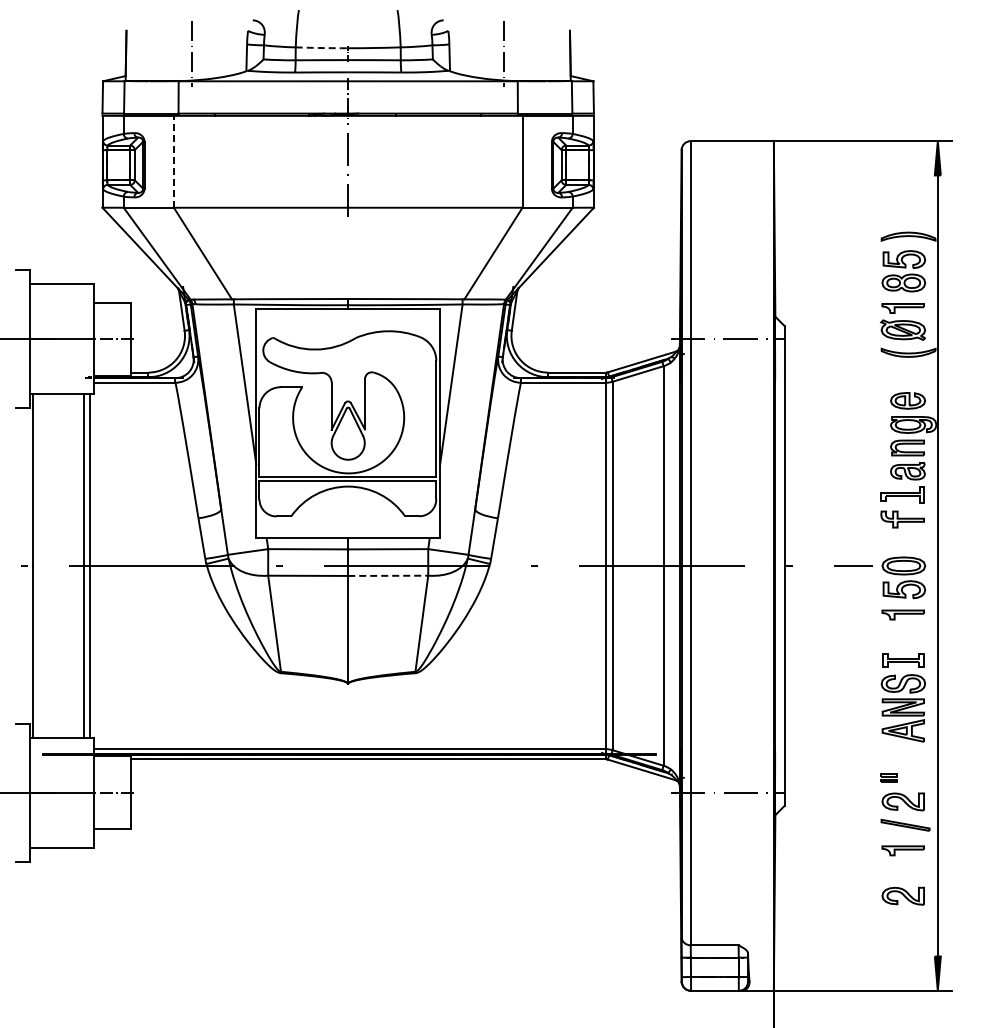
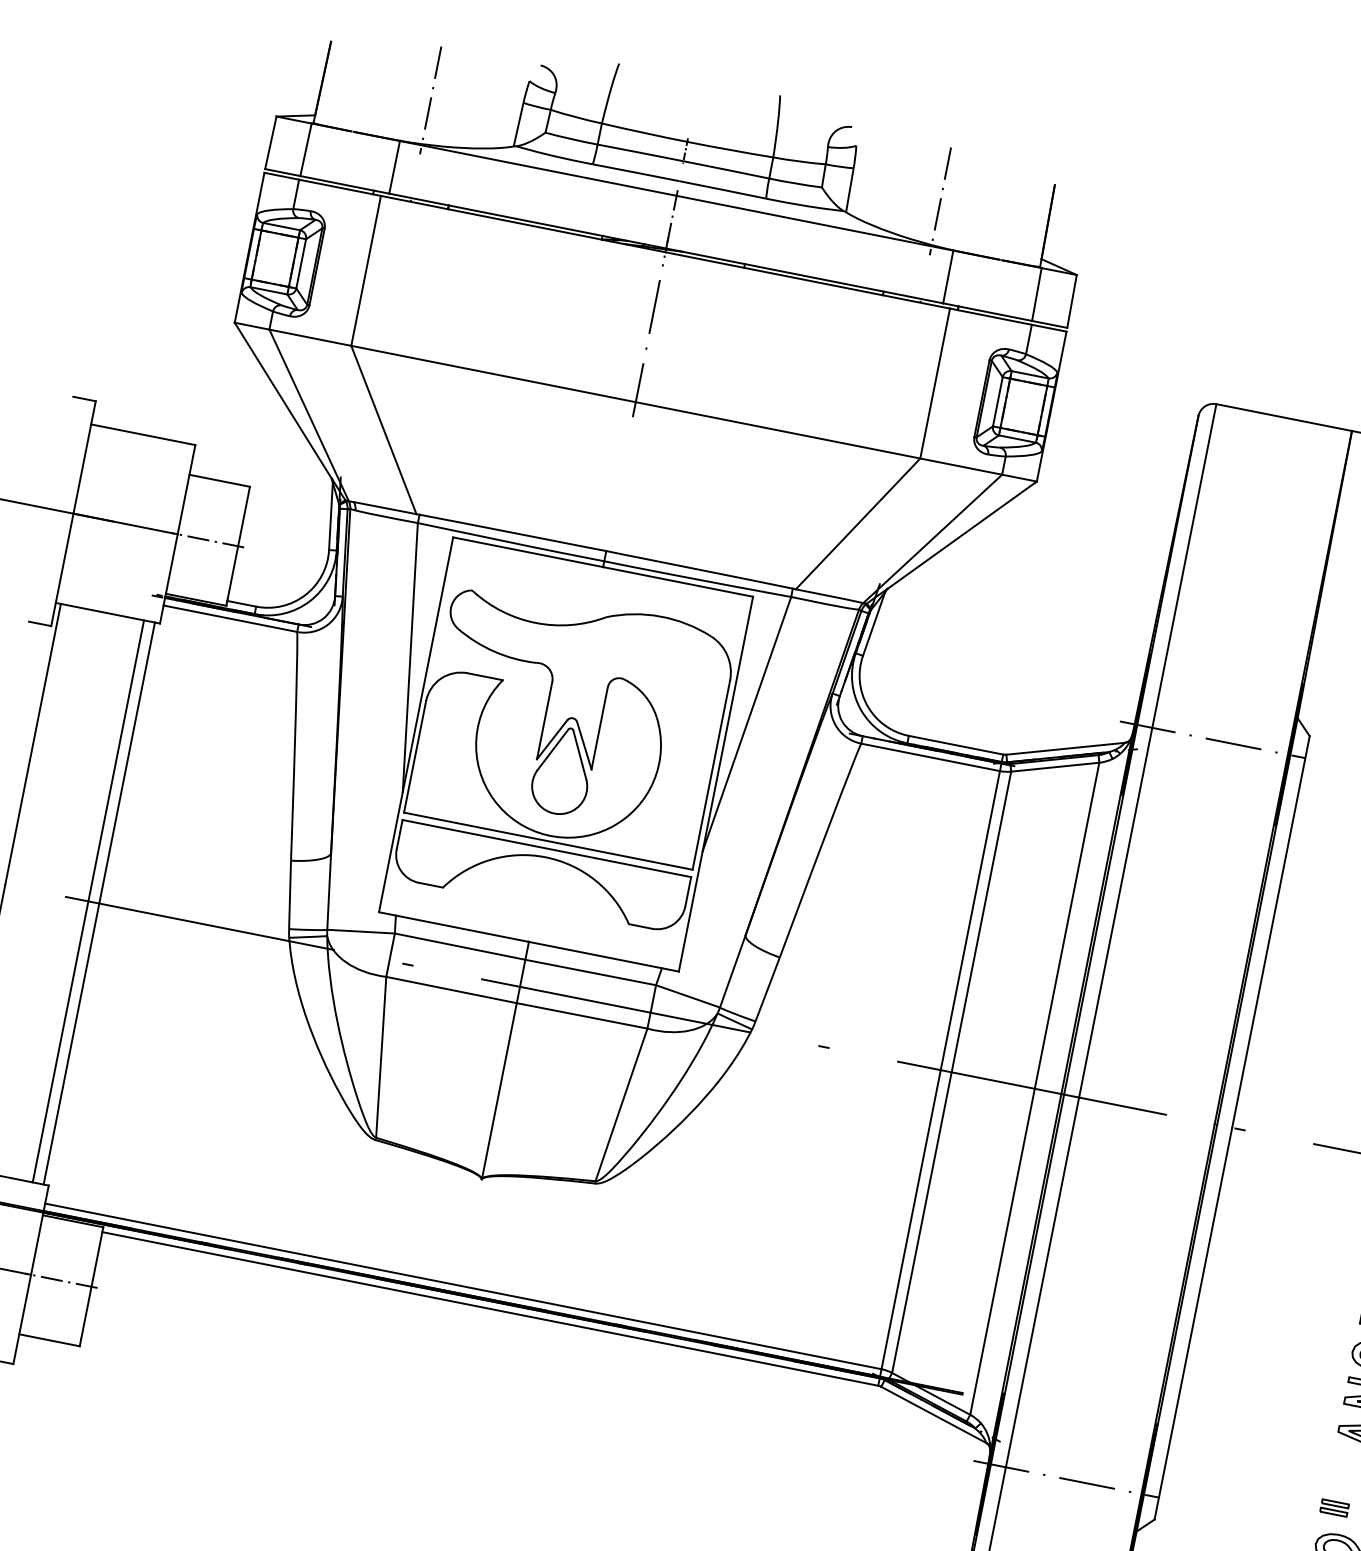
arc: (321, 48) -> (643, 133), dashed -> solid
line: (173, 161) -> (365, 270), dashed -> solid
line: (388, 575) -> (582, 1015), dashed -> solid

